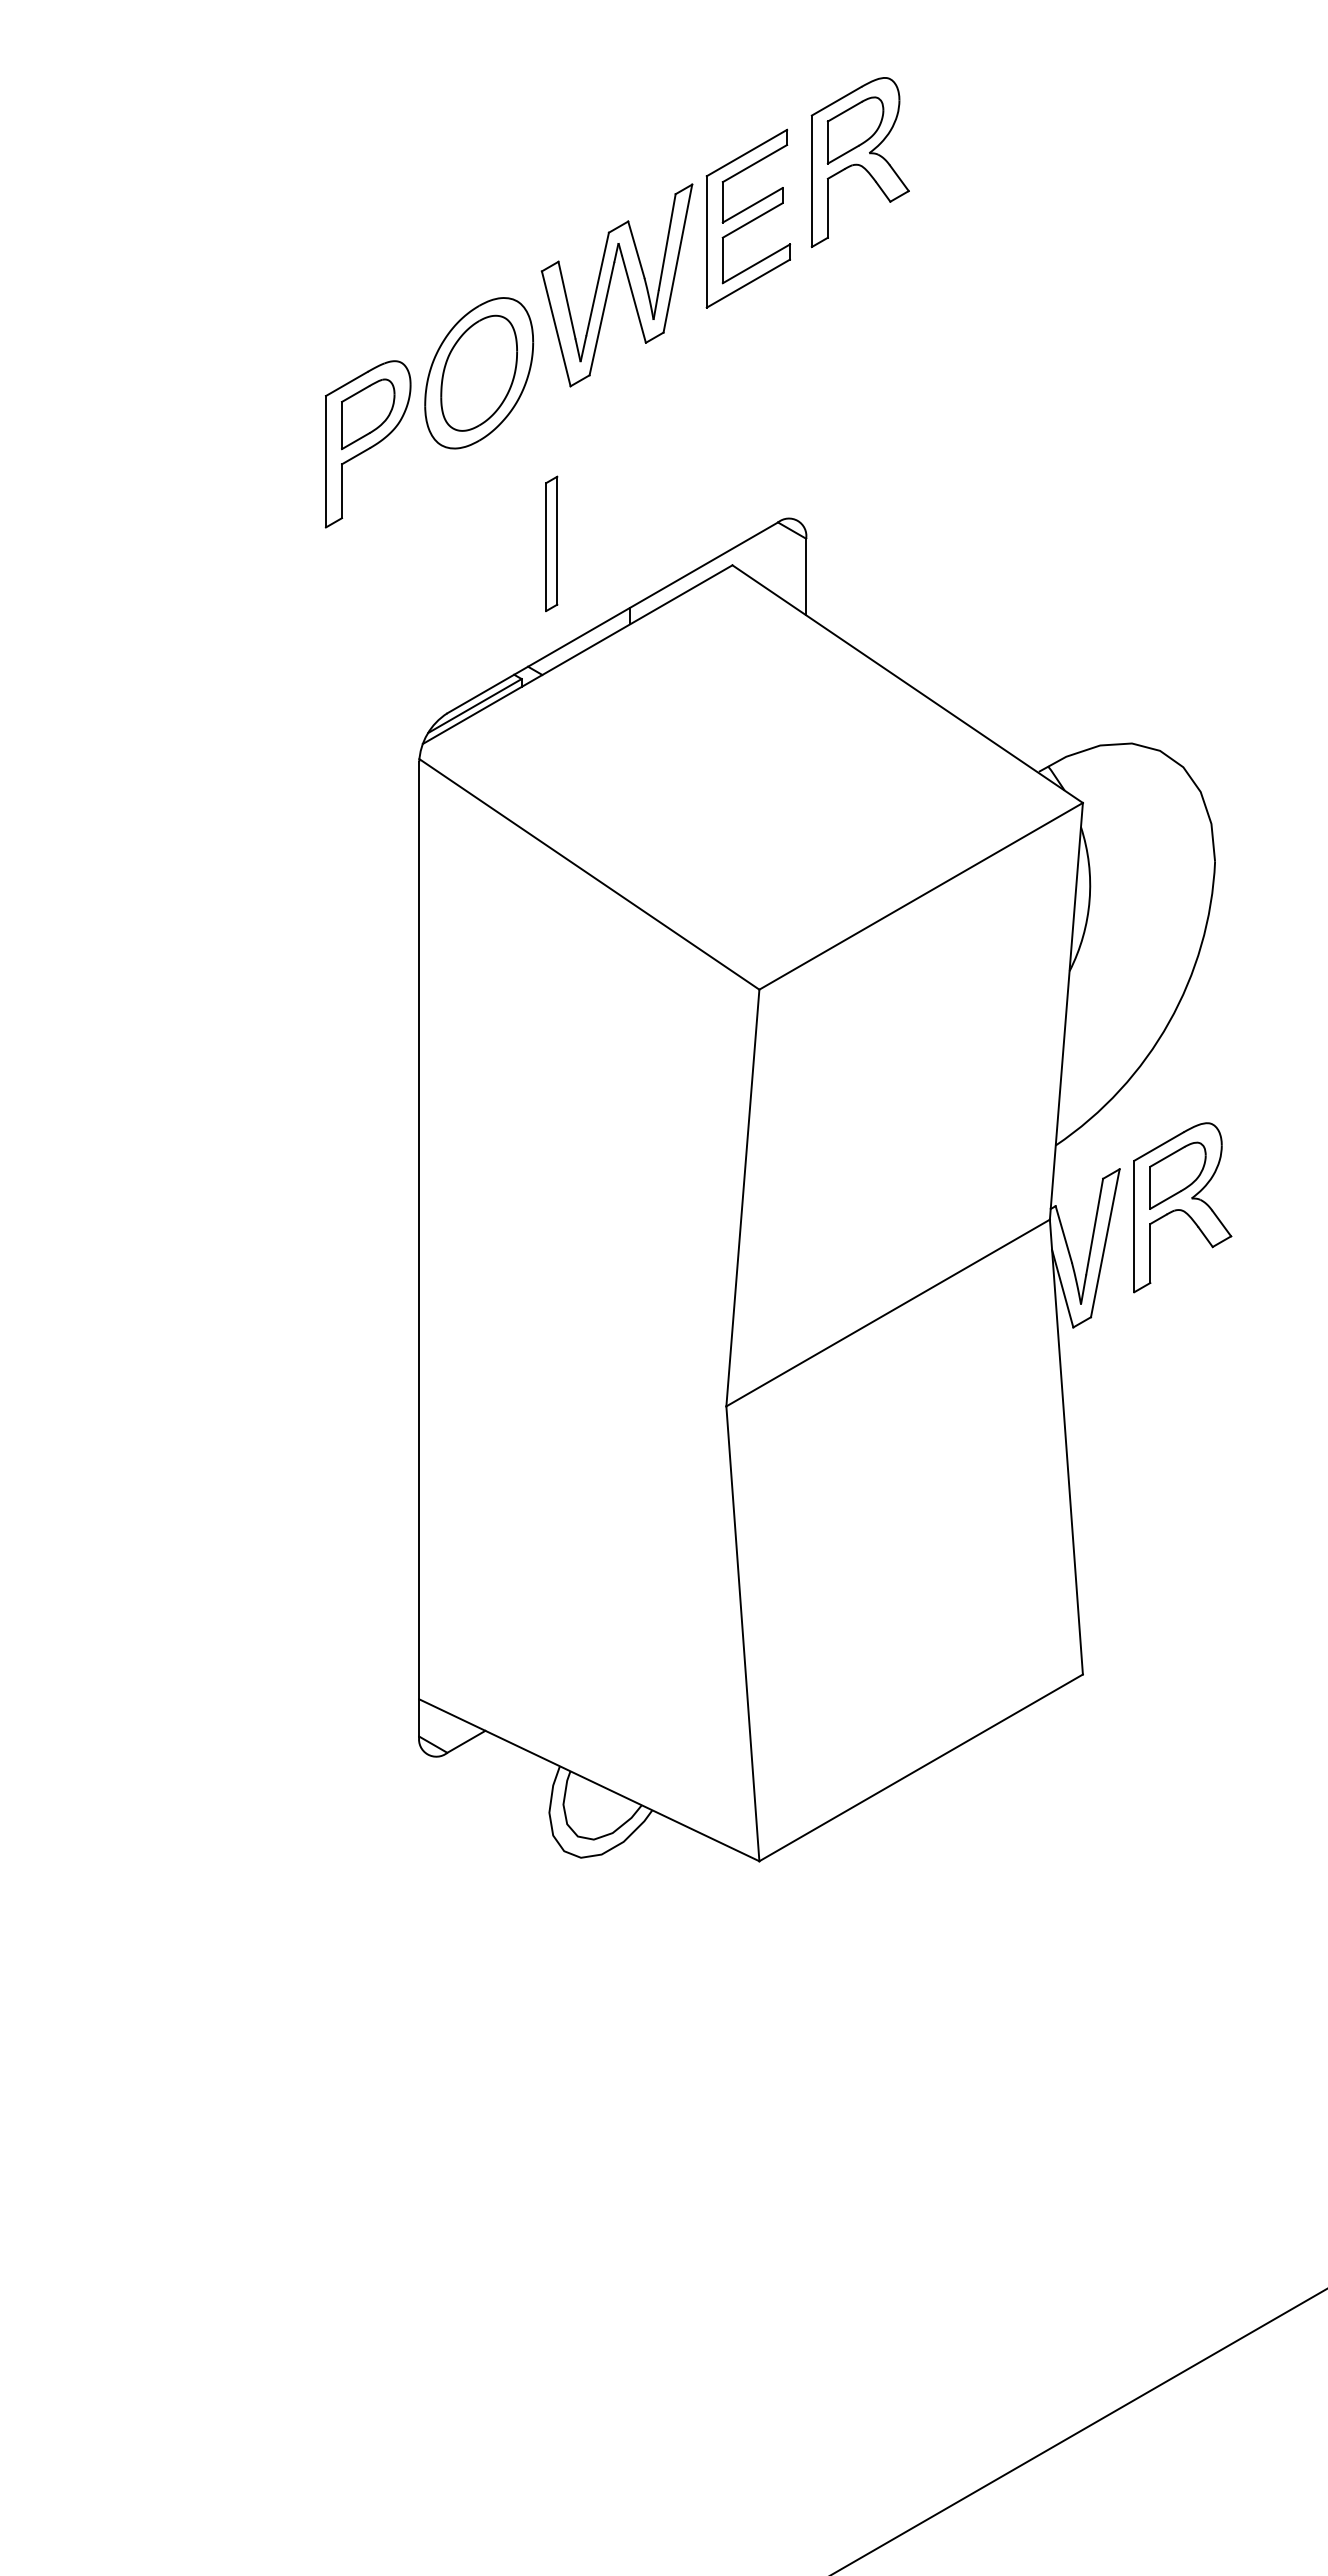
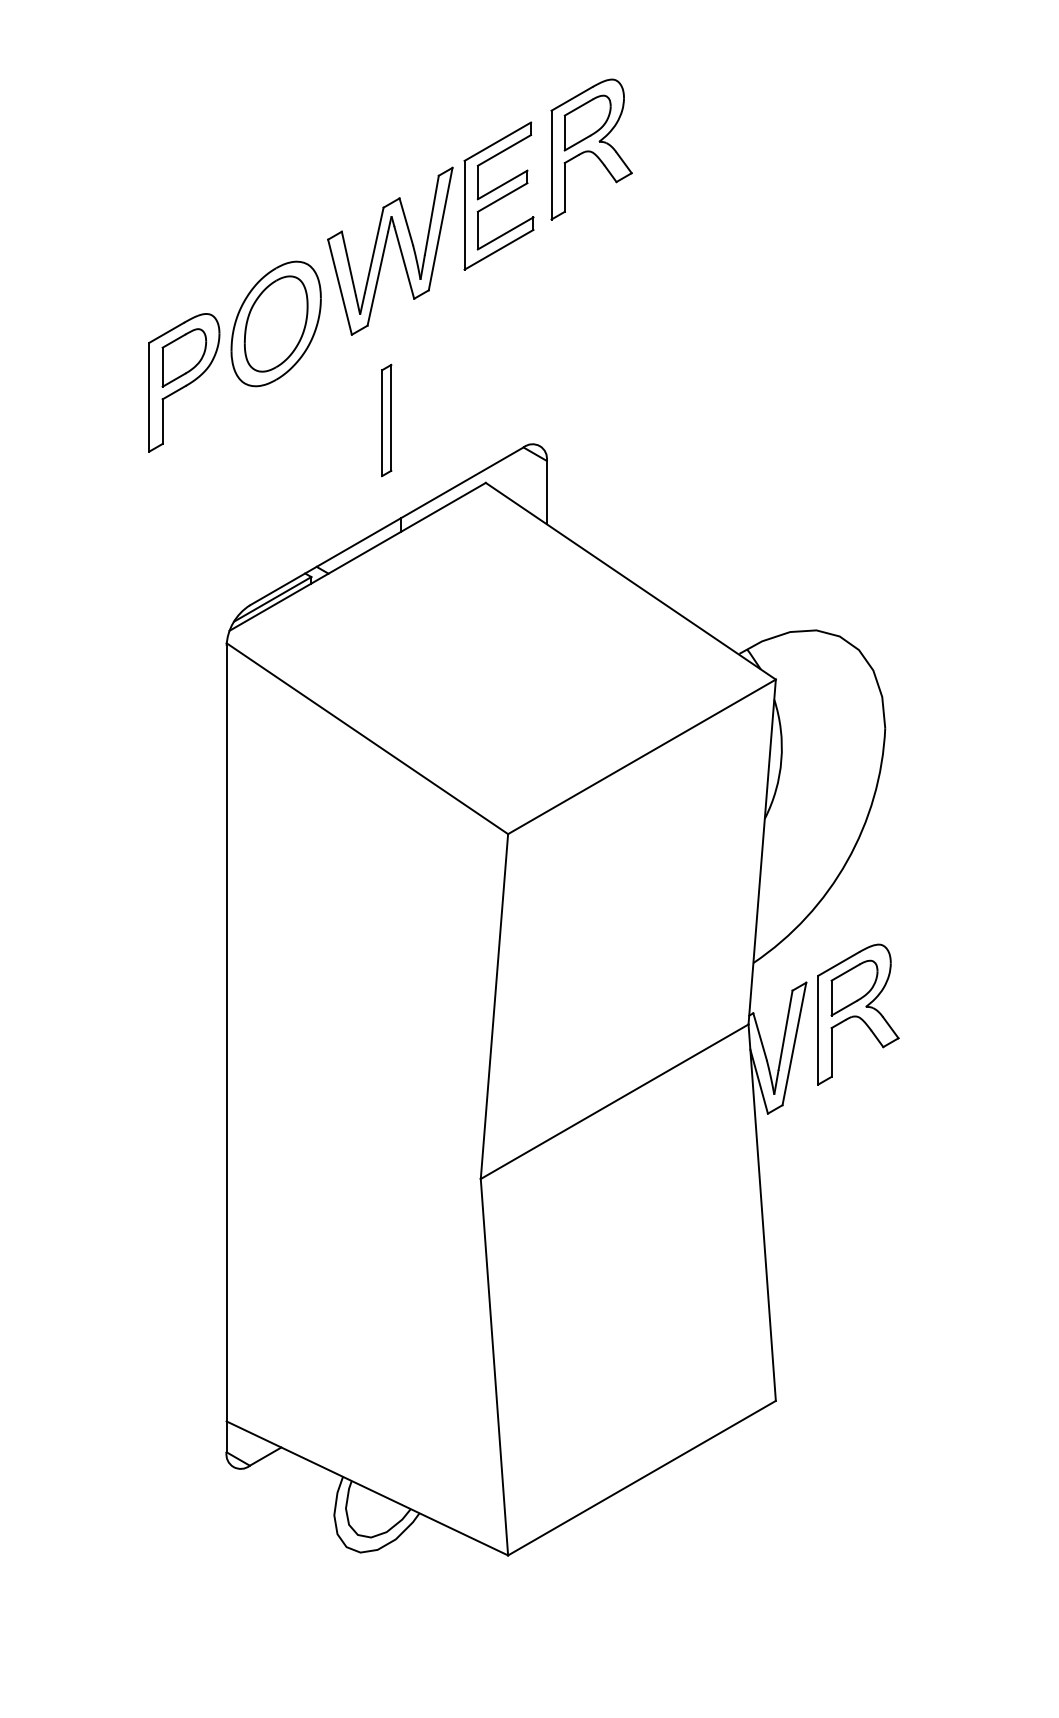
part: (551, 543) -> (386, 420), moved

